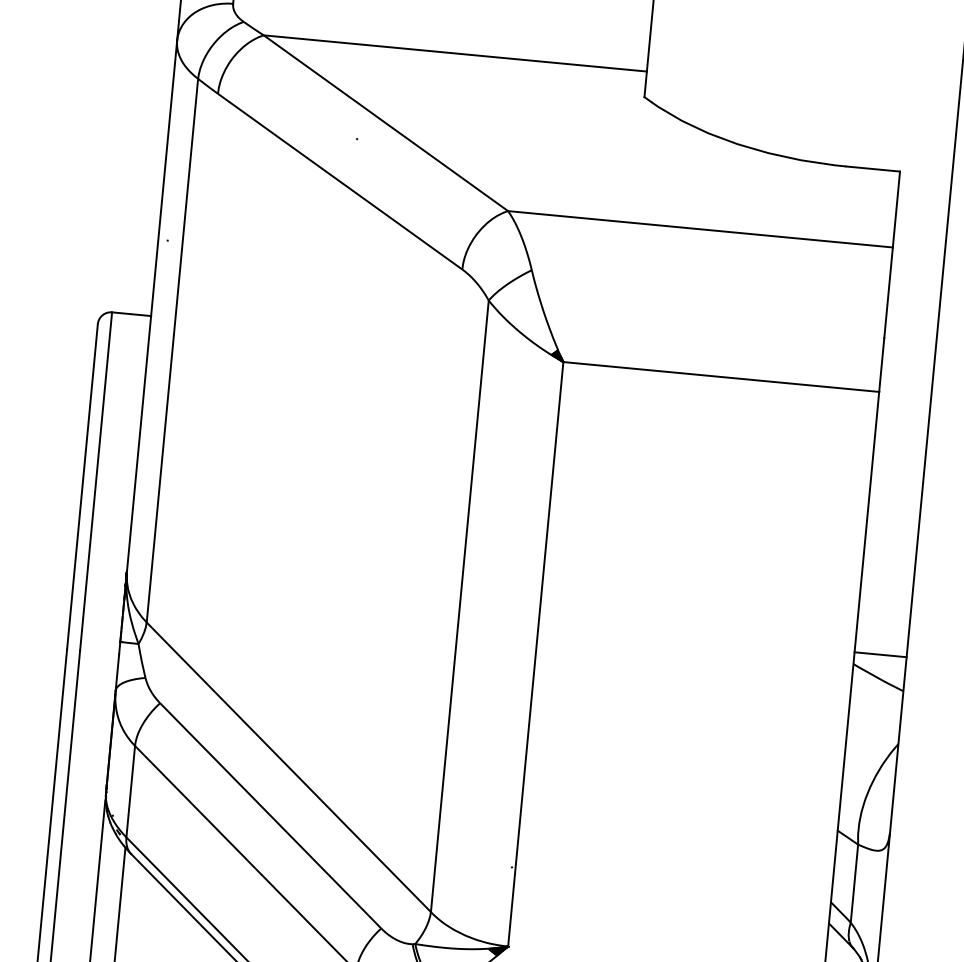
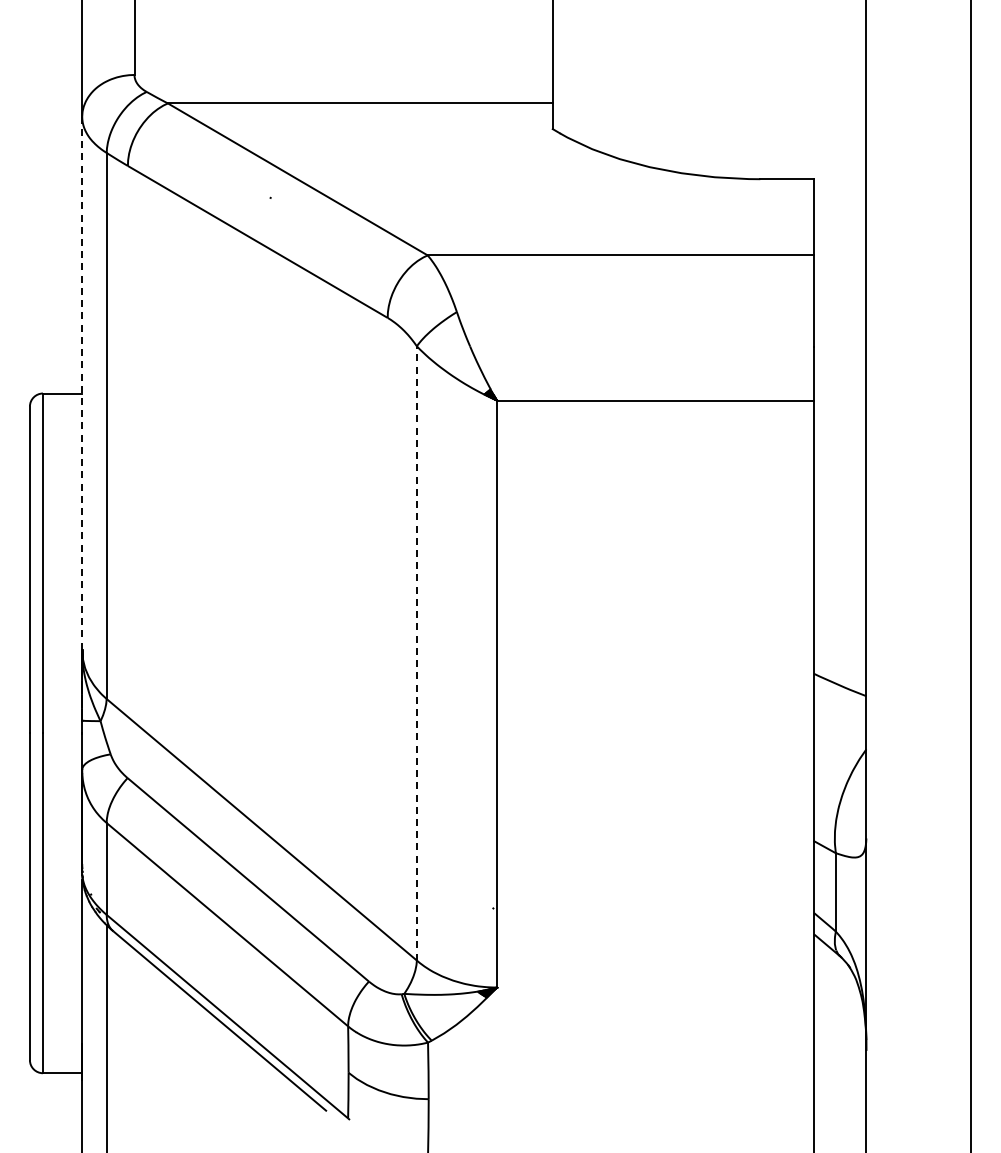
line: (152, 306) -> (82, 383), solid -> dashed
line: (459, 605) -> (416, 652), solid -> dashed
line: (880, 655) -> (840, 662), removed

